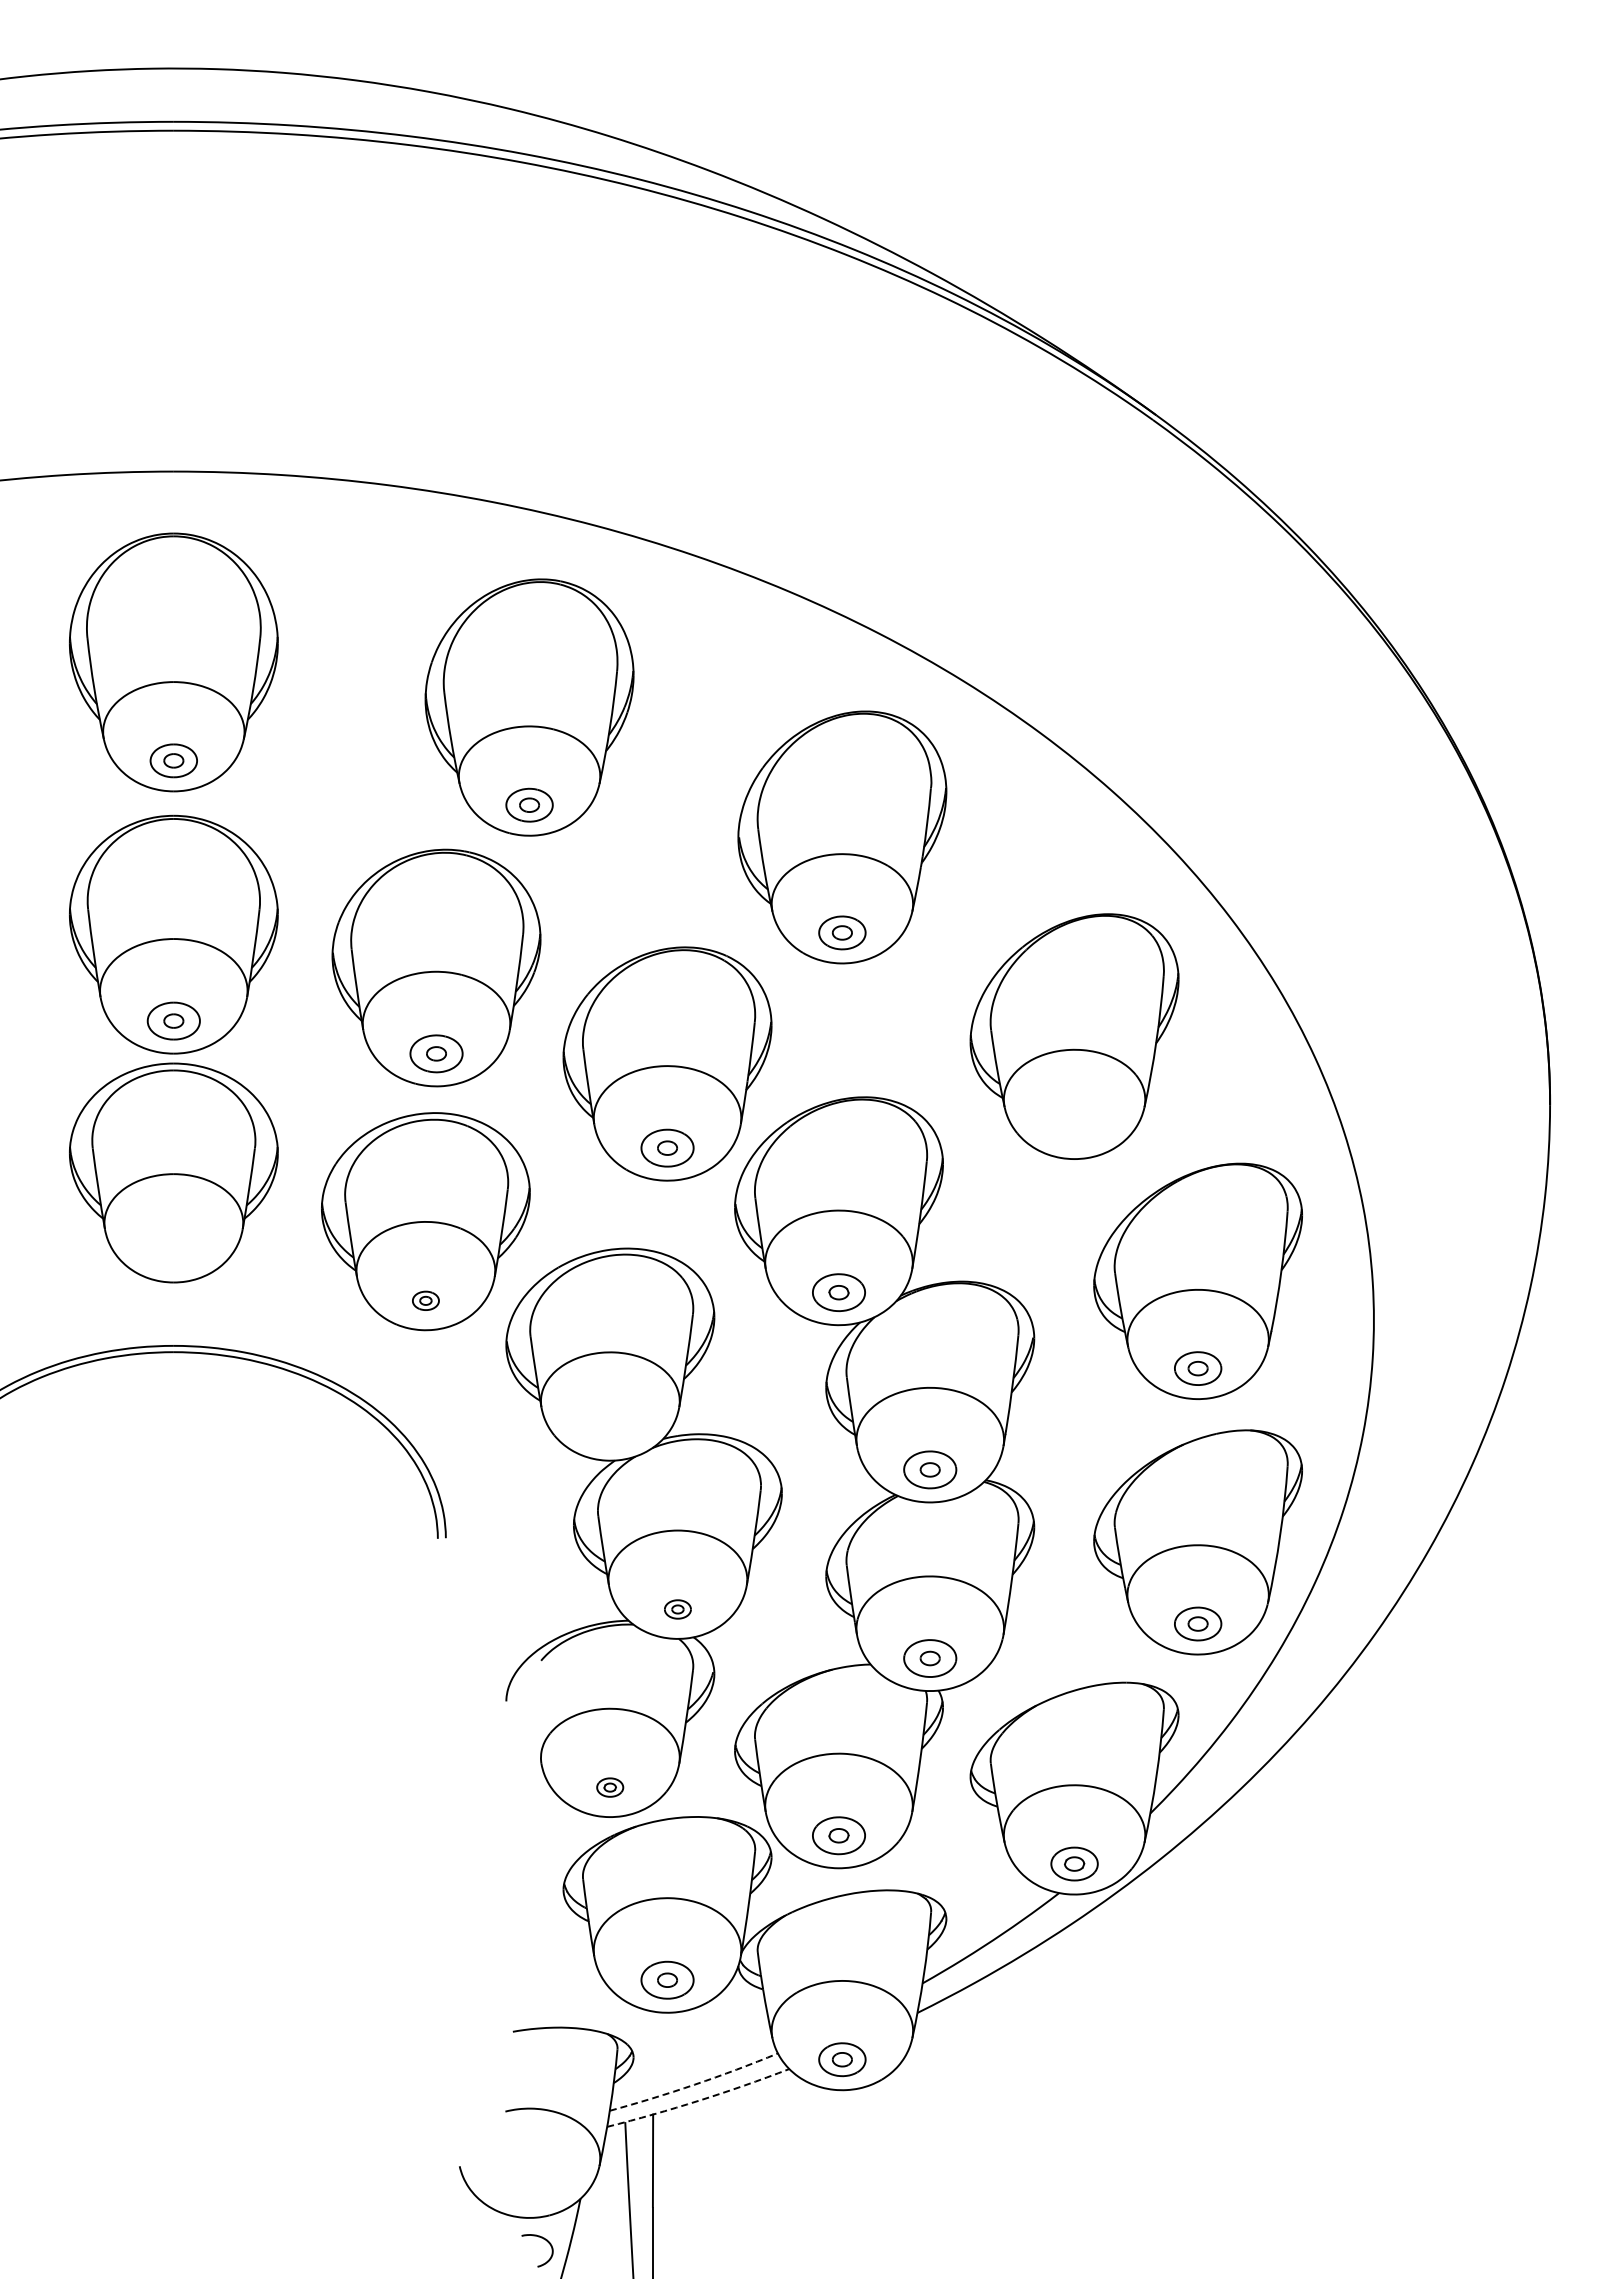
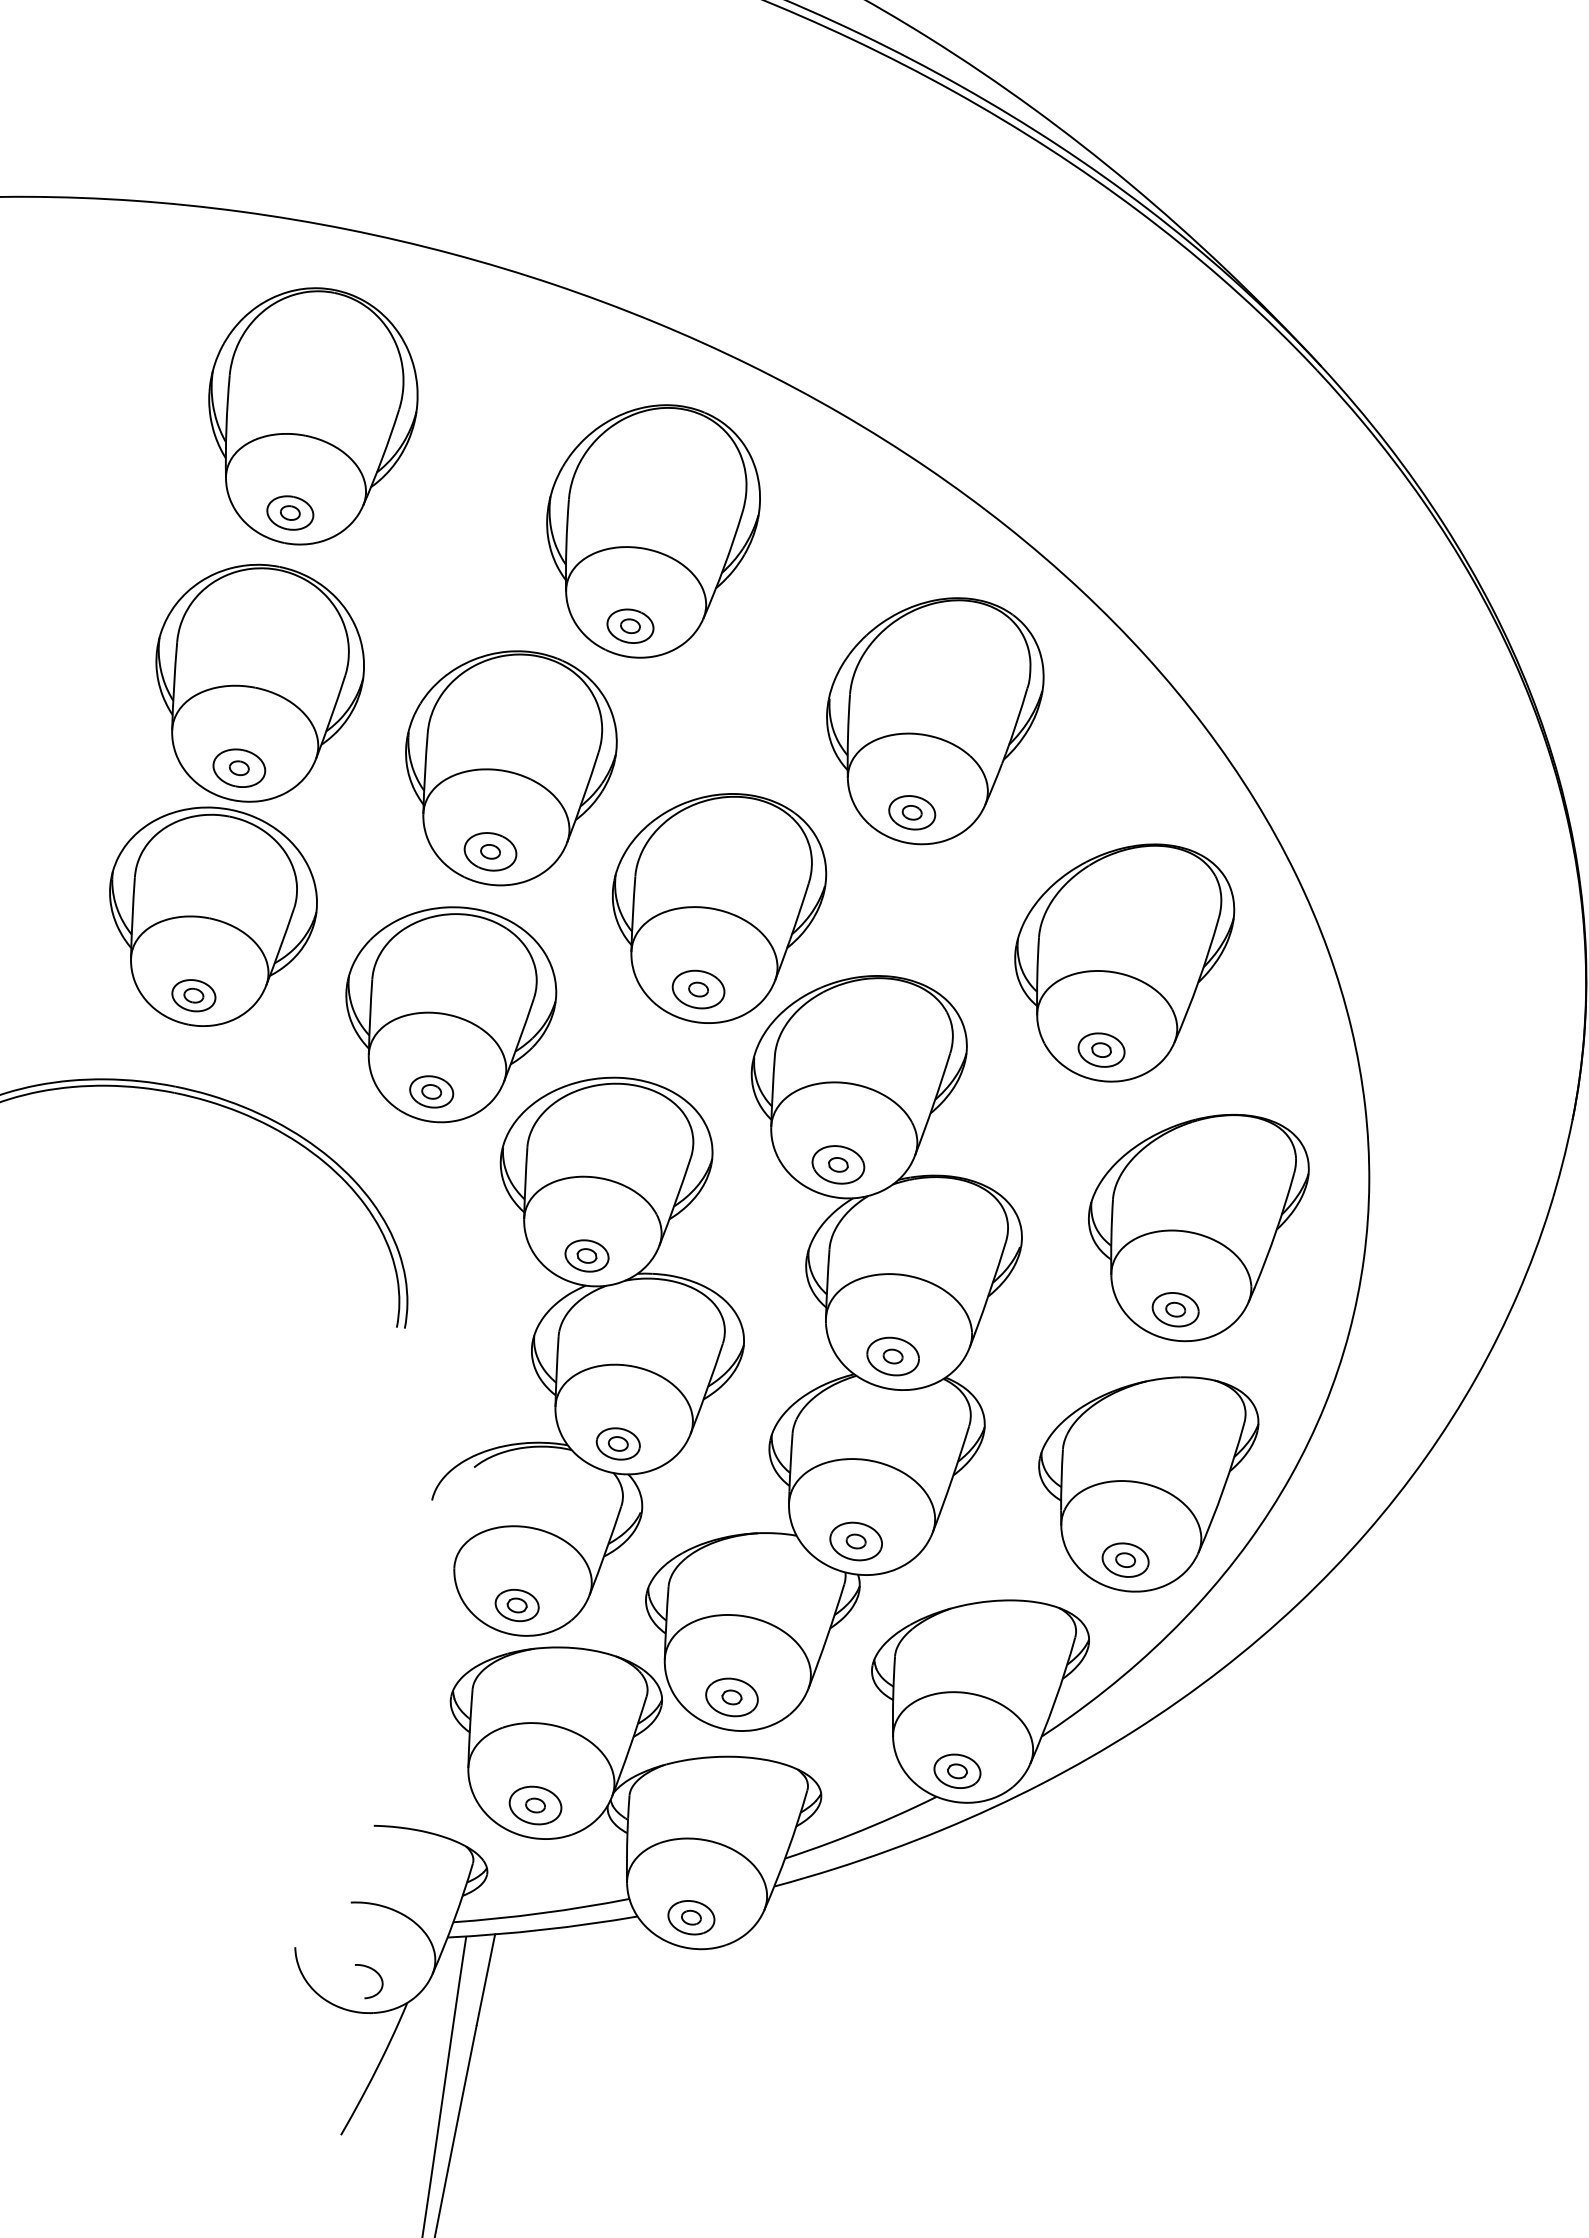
part: (1074, 1128) -> (1101, 1050), added
part: (173, 1252) -> (193, 995), added
part: (425, 1300) -> (431, 1091), size x1.67
part: (609, 1431) -> (586, 1256), added
part: (677, 1609) -> (617, 1443), size x1.67
part: (609, 1787) -> (516, 1605), size x1.67
arc: (694, 2084) -> (541, 1913), dashed -> solid
arc: (699, 2100) -> (543, 1929), dashed -> solid
curve: (543, 2239) -> (375, 1972), moved

